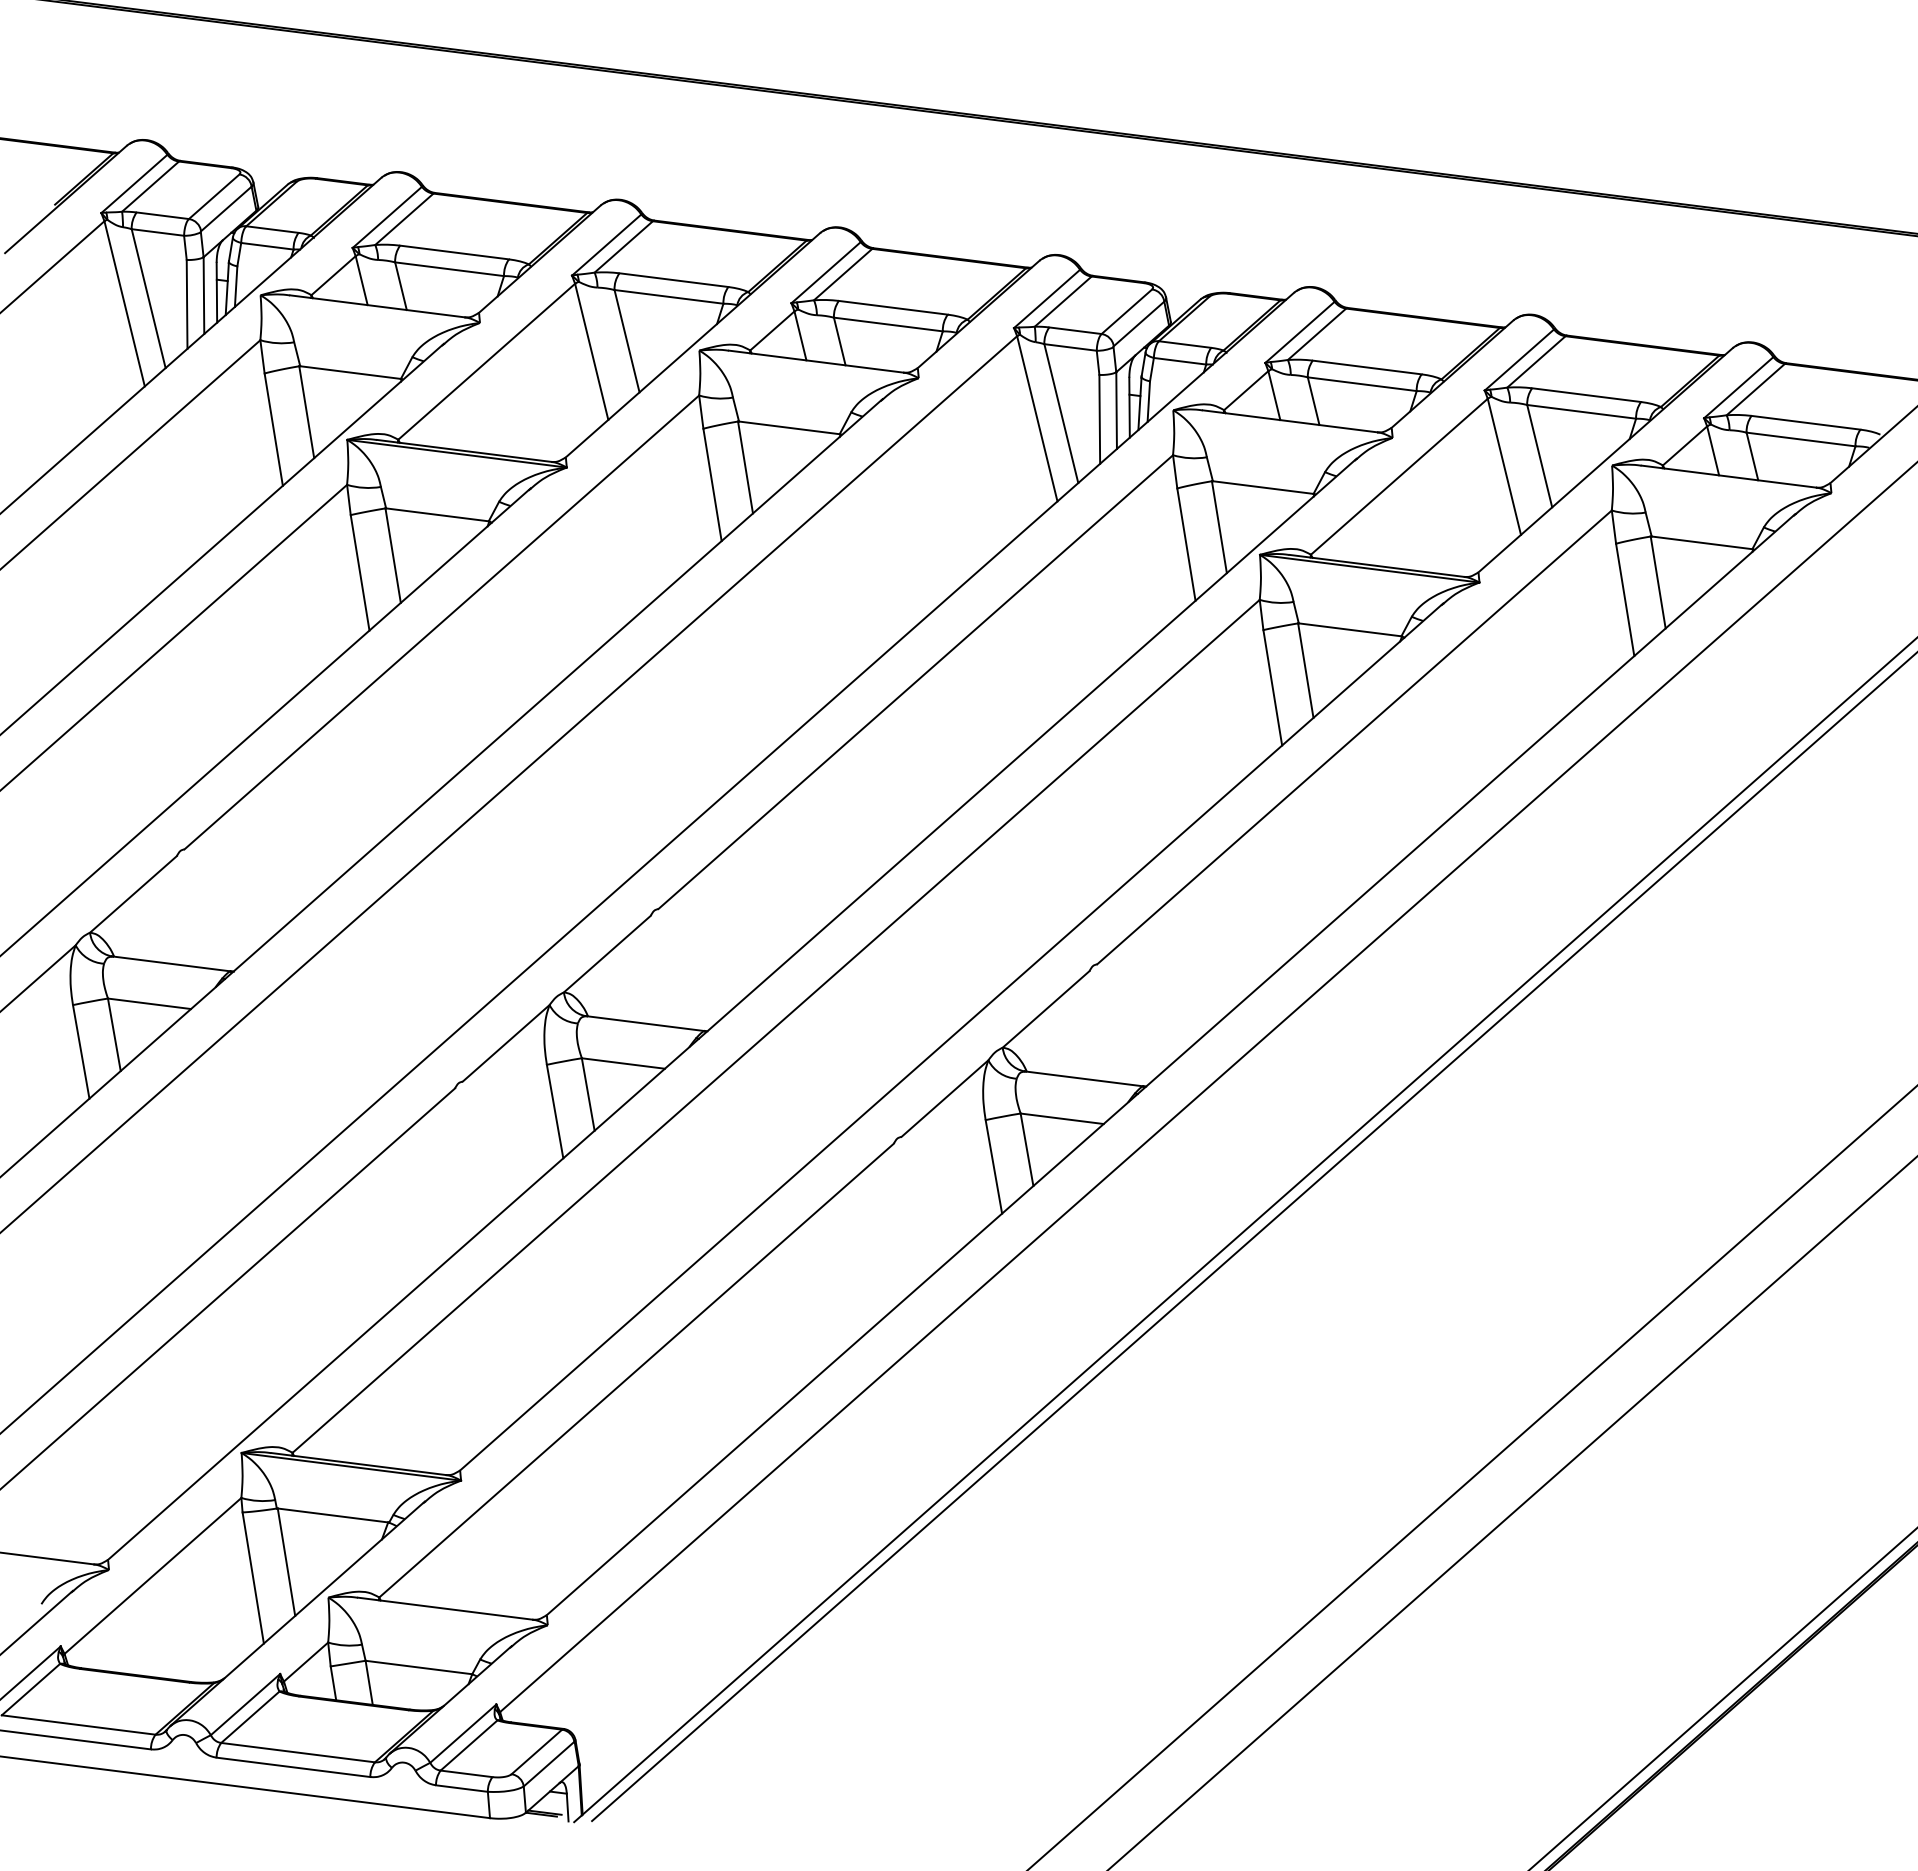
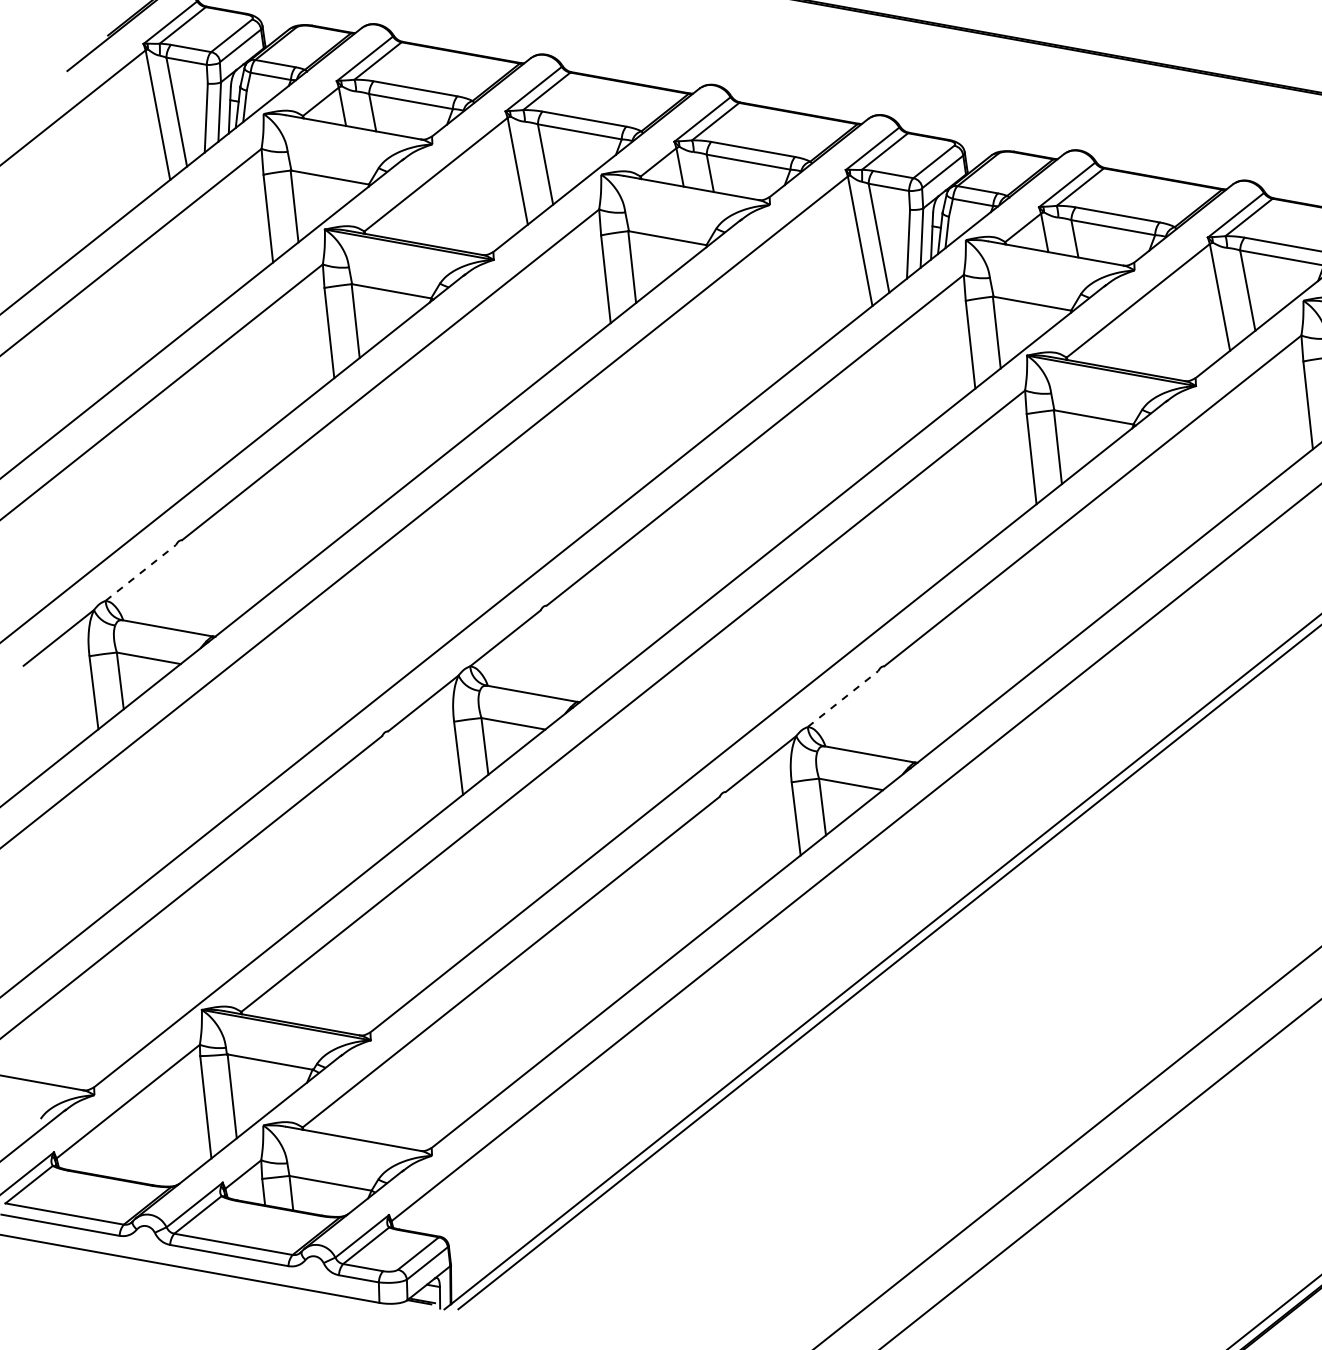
line: (133, 894) -> (140, 573), solid -> dashed
line: (1046, 1009) -> (843, 699), solid -> dashed

